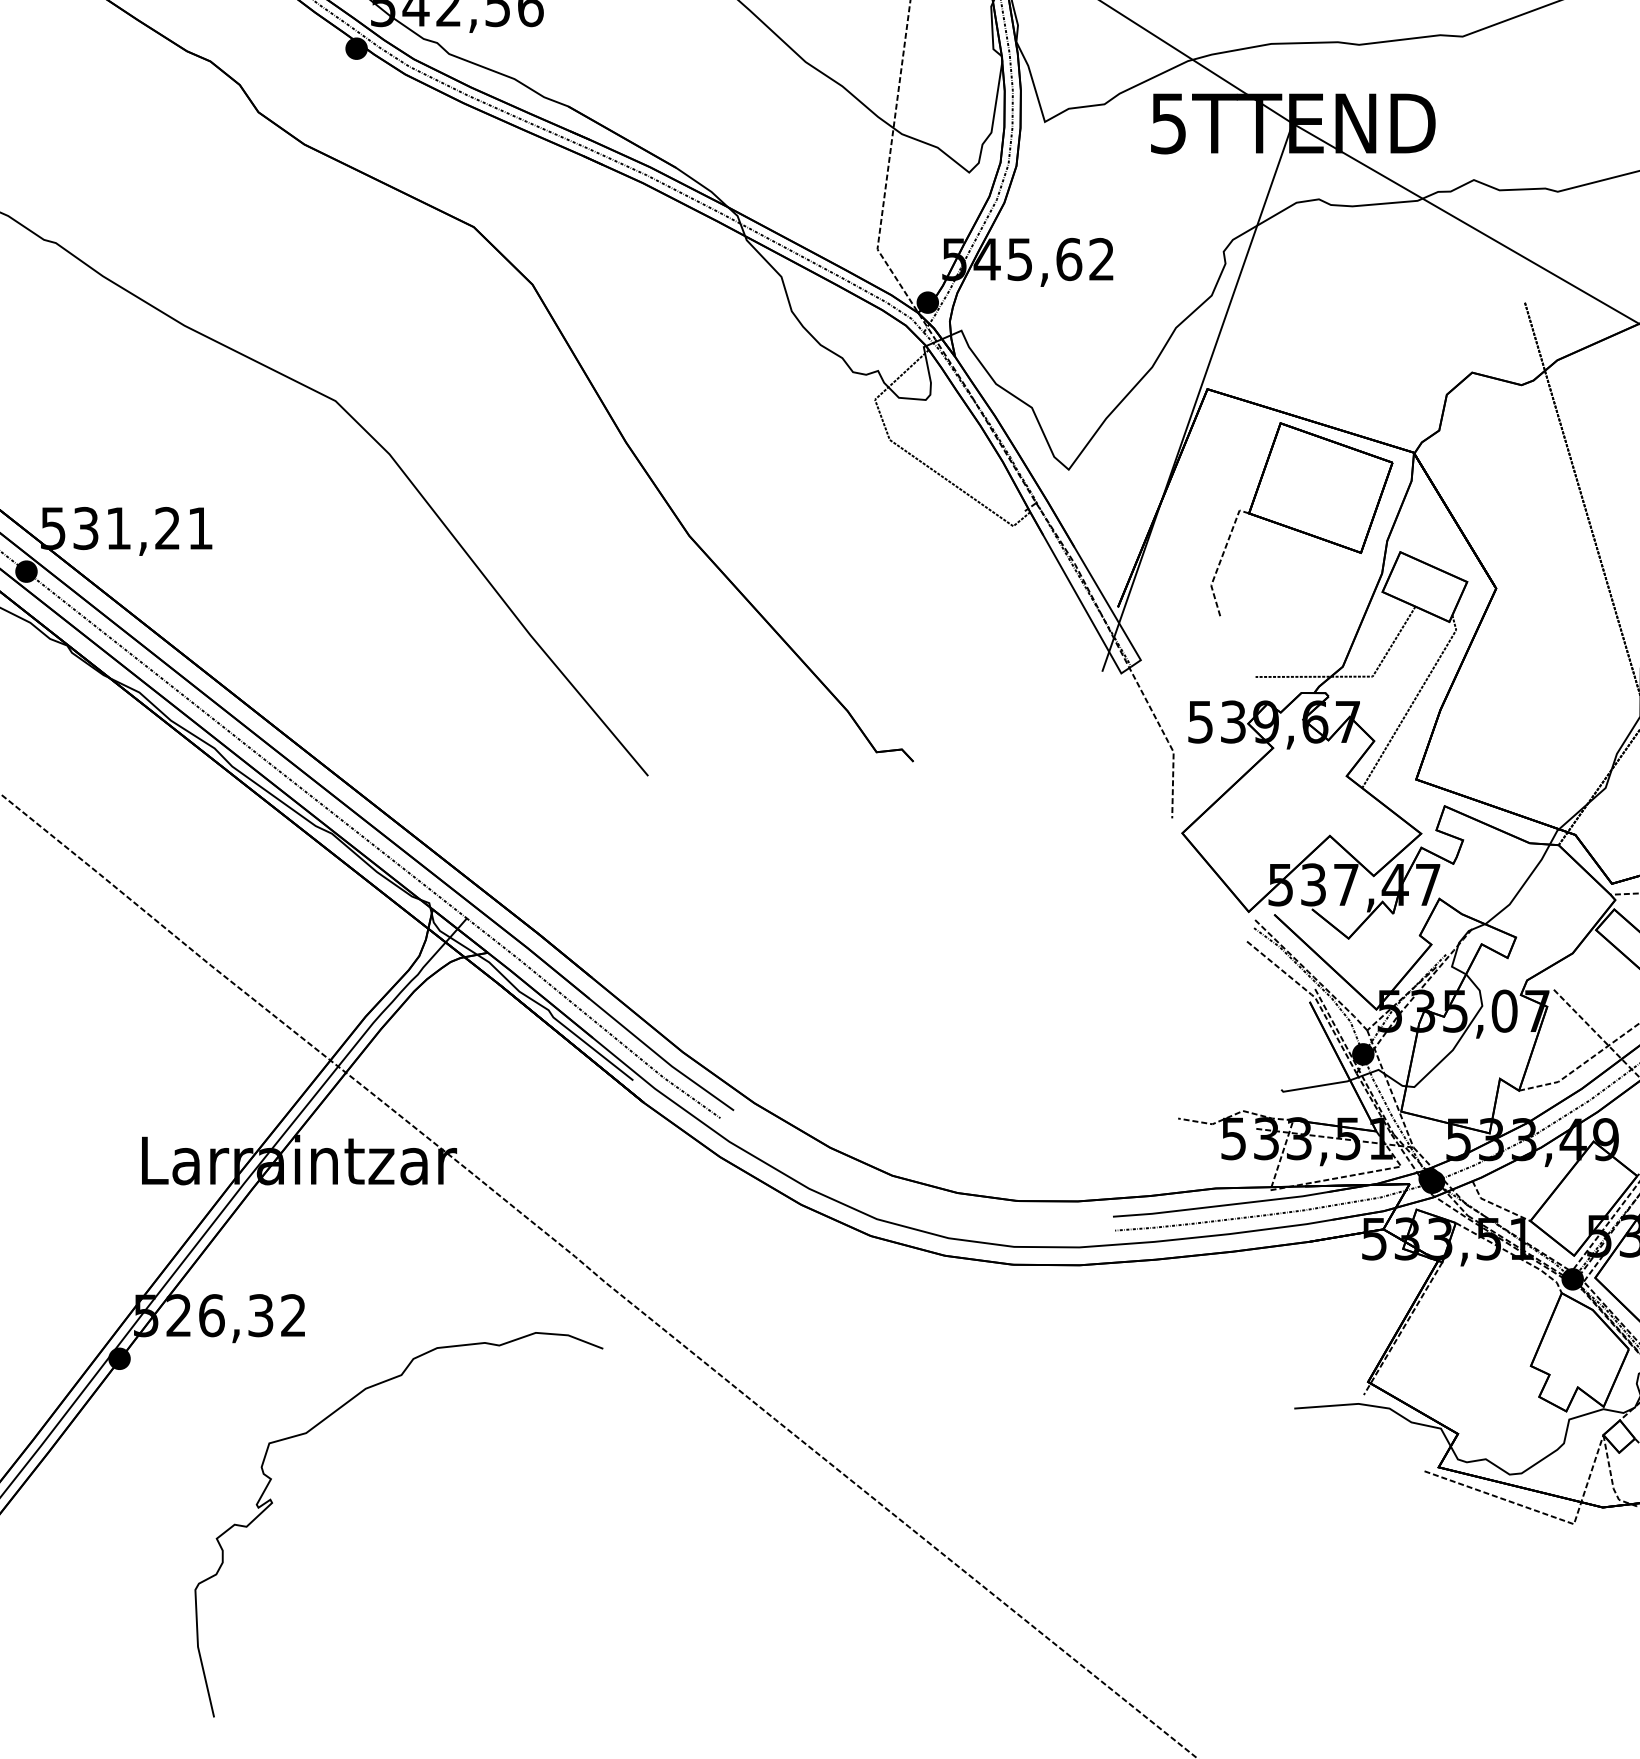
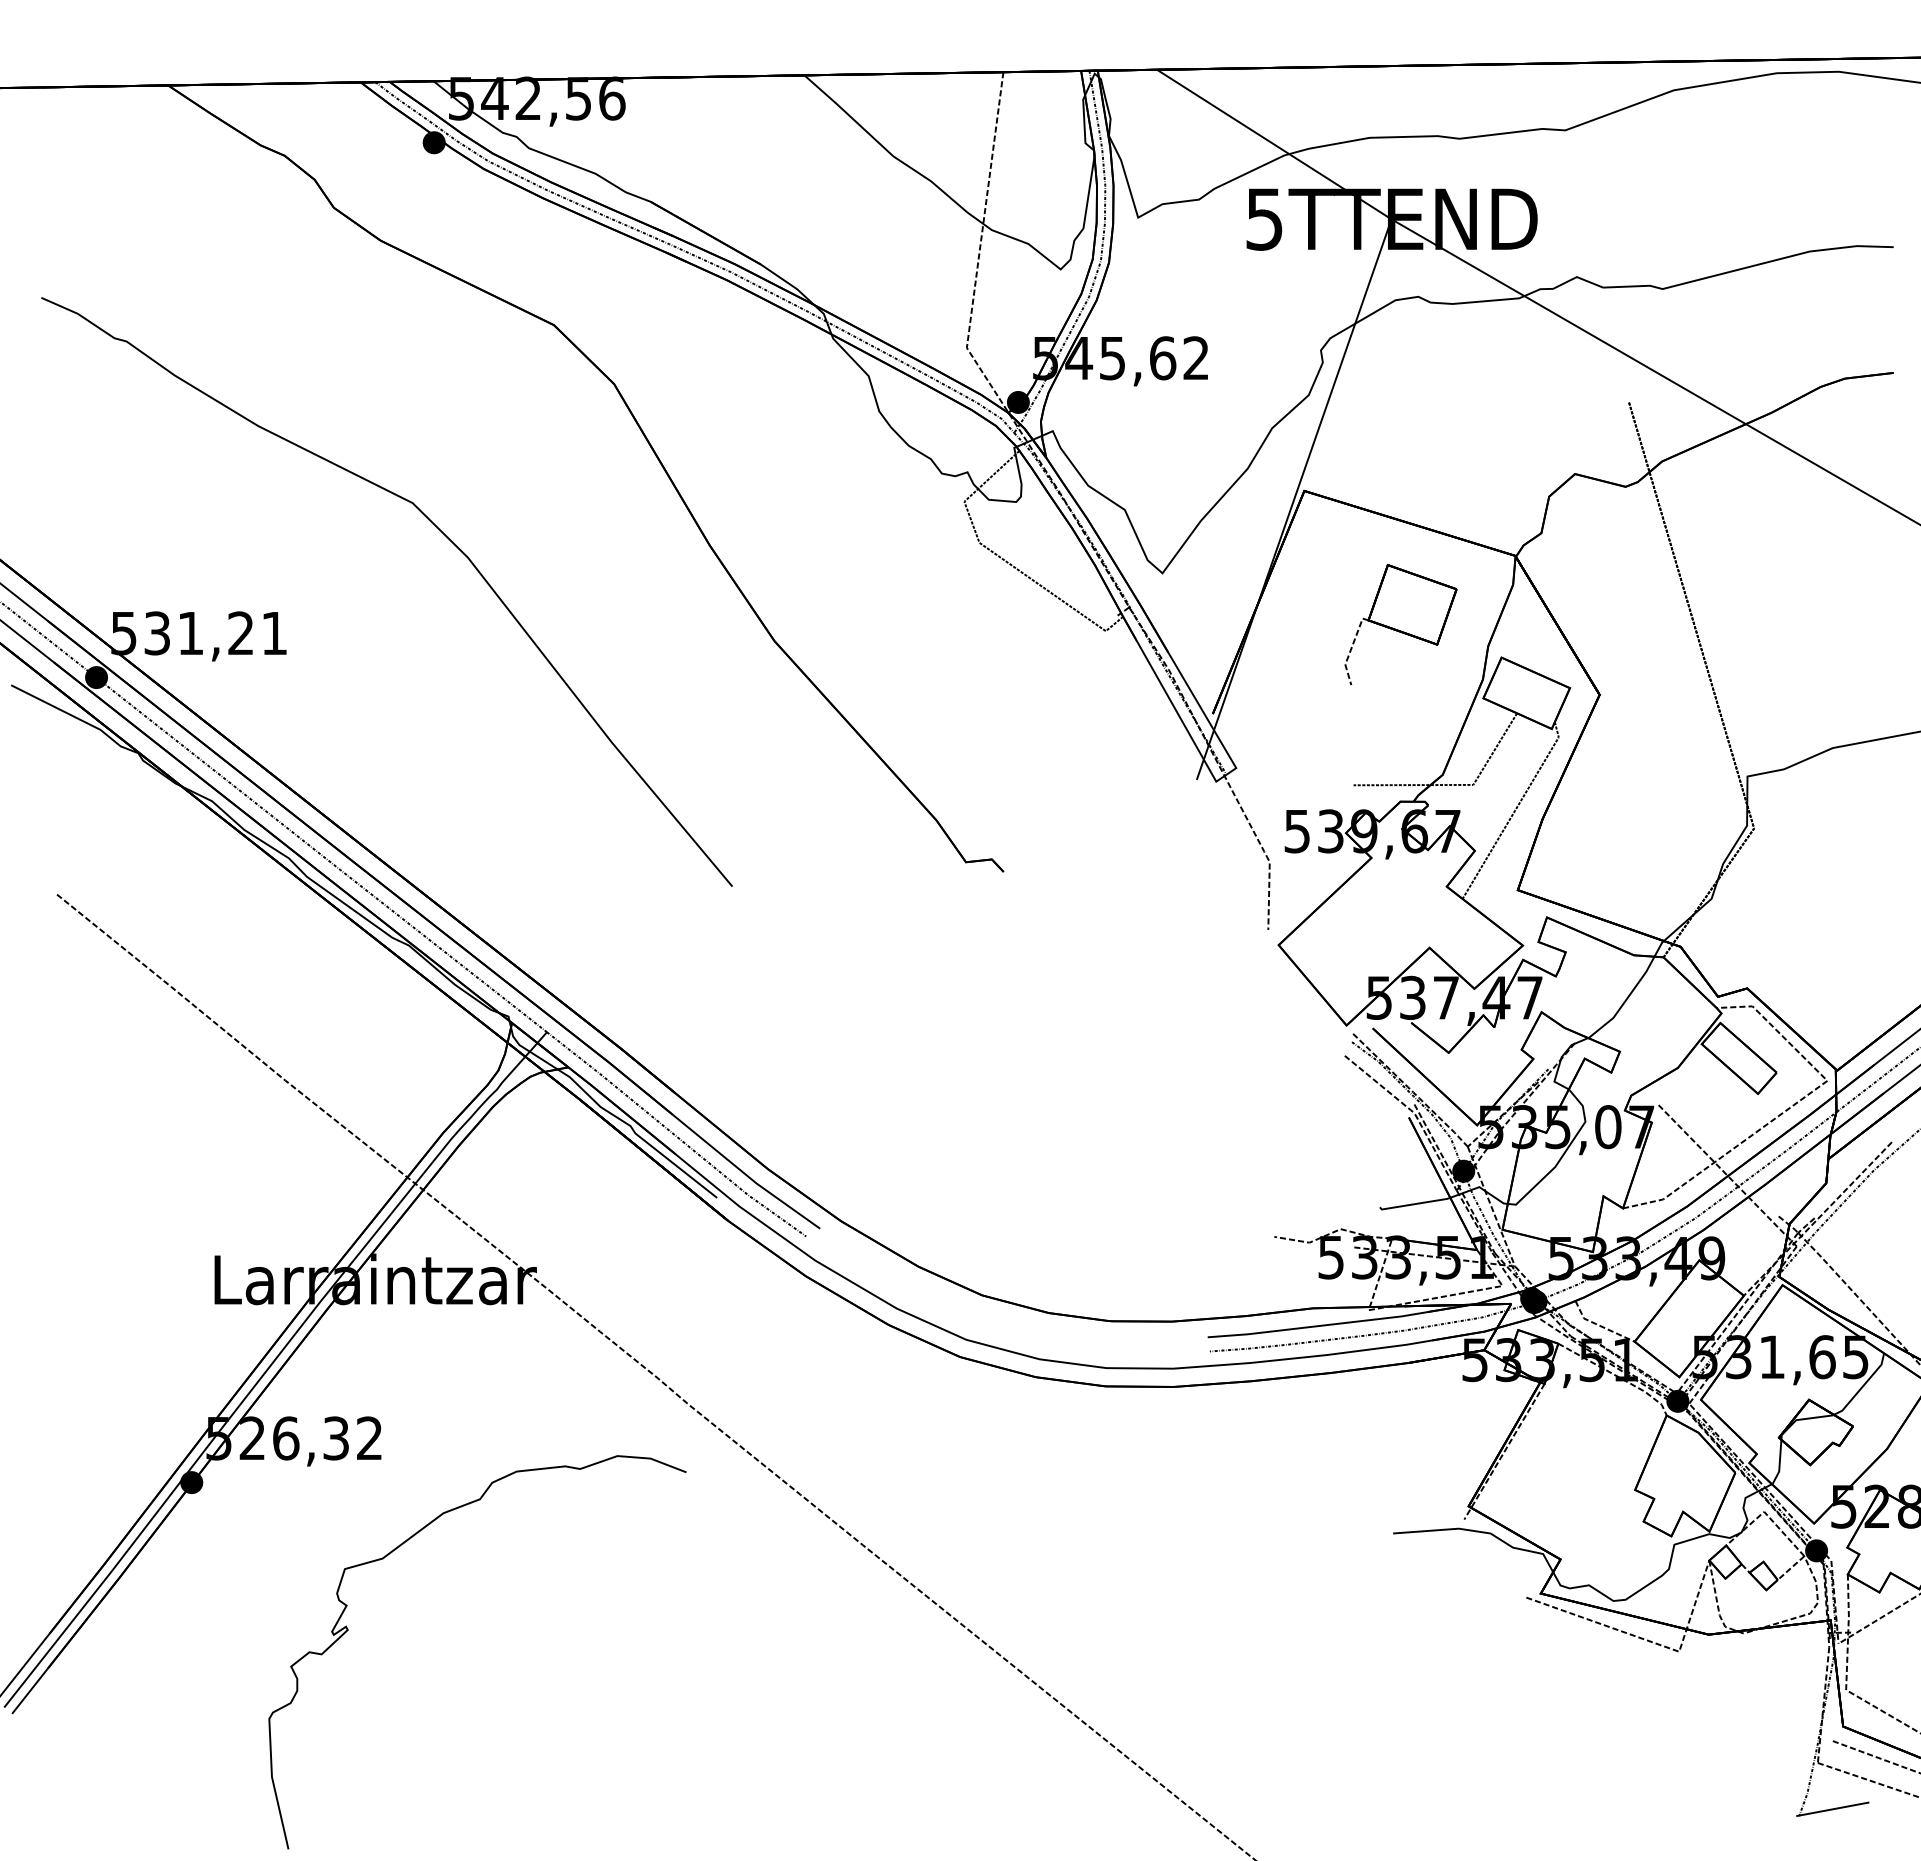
part: (1301, 518) -> (1400, 623), size x0.6

